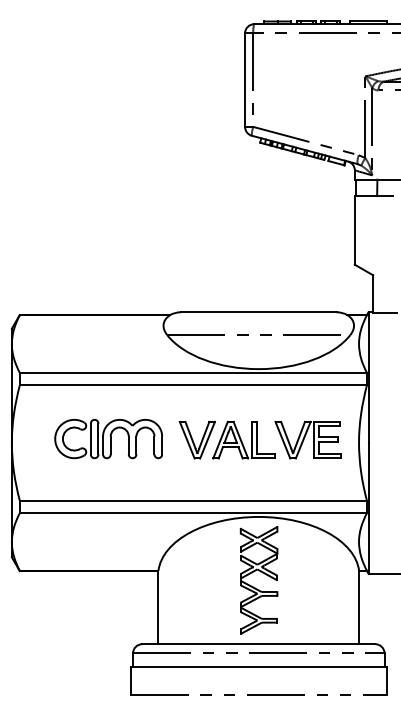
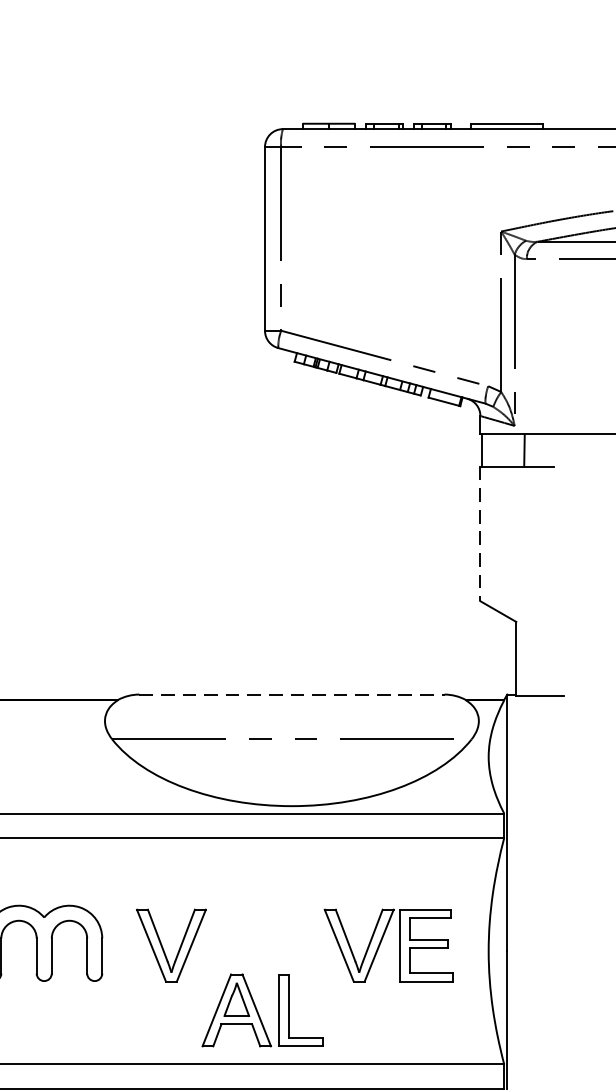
line: (354, 230) -> (479, 534), solid -> dashed
line: (258, 312) -> (291, 695), solid -> dashed
part: (243, 439) -> (261, 1009), moved

